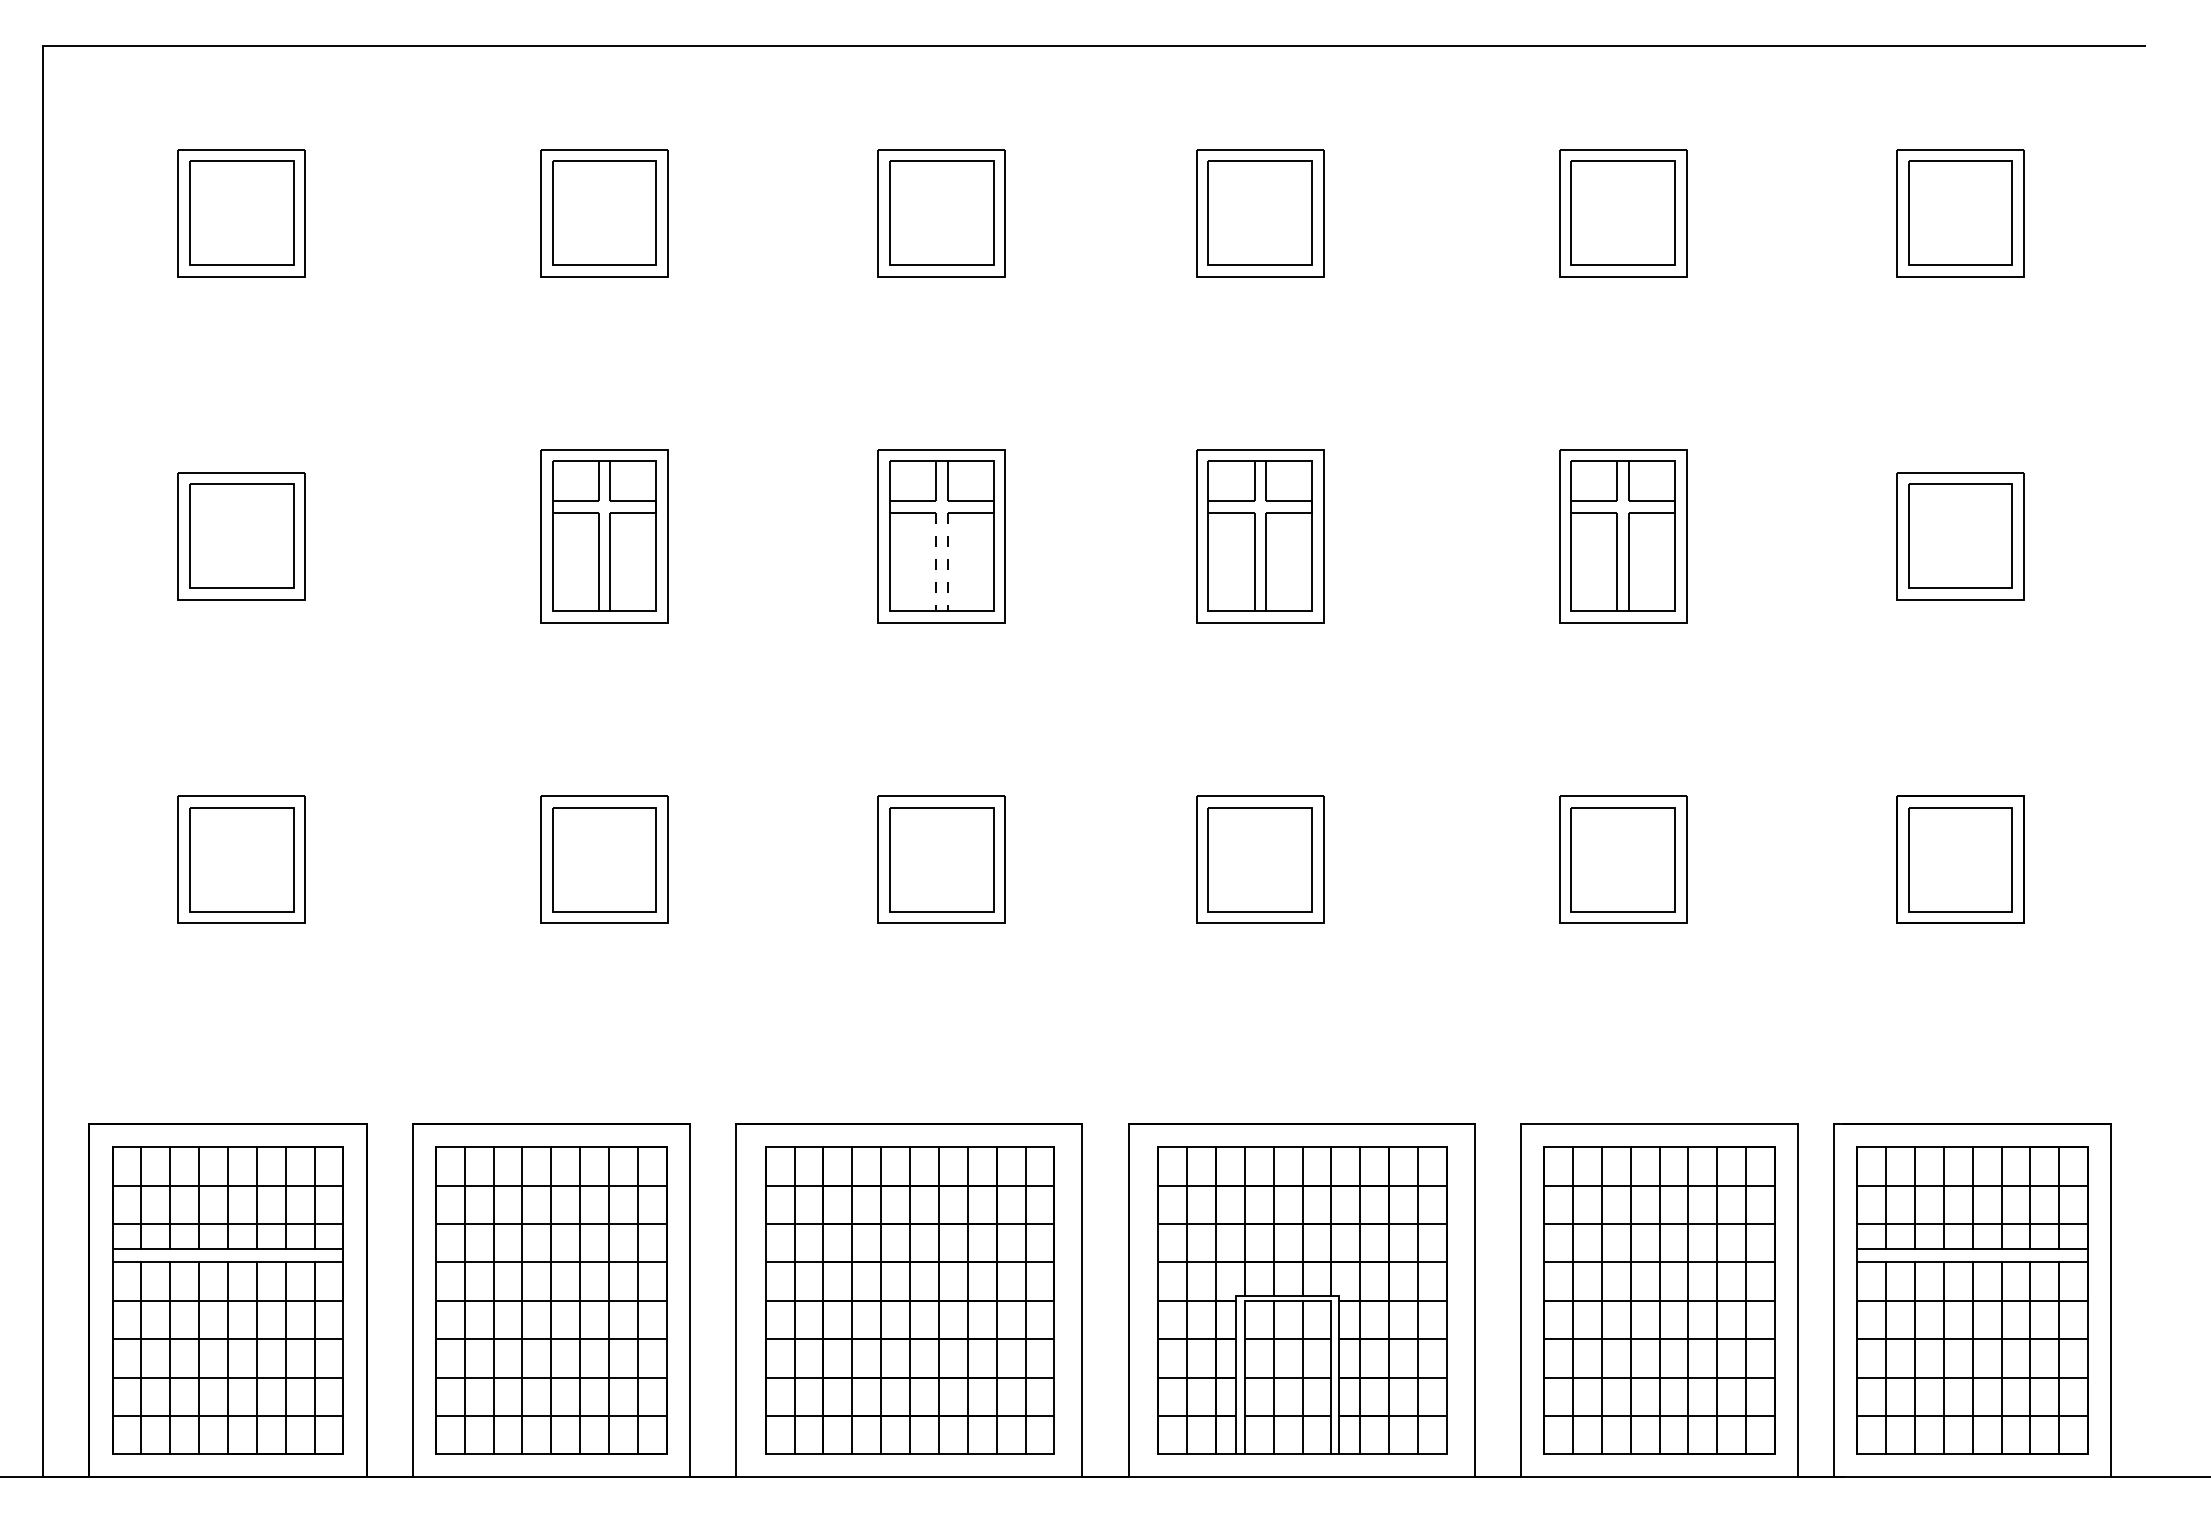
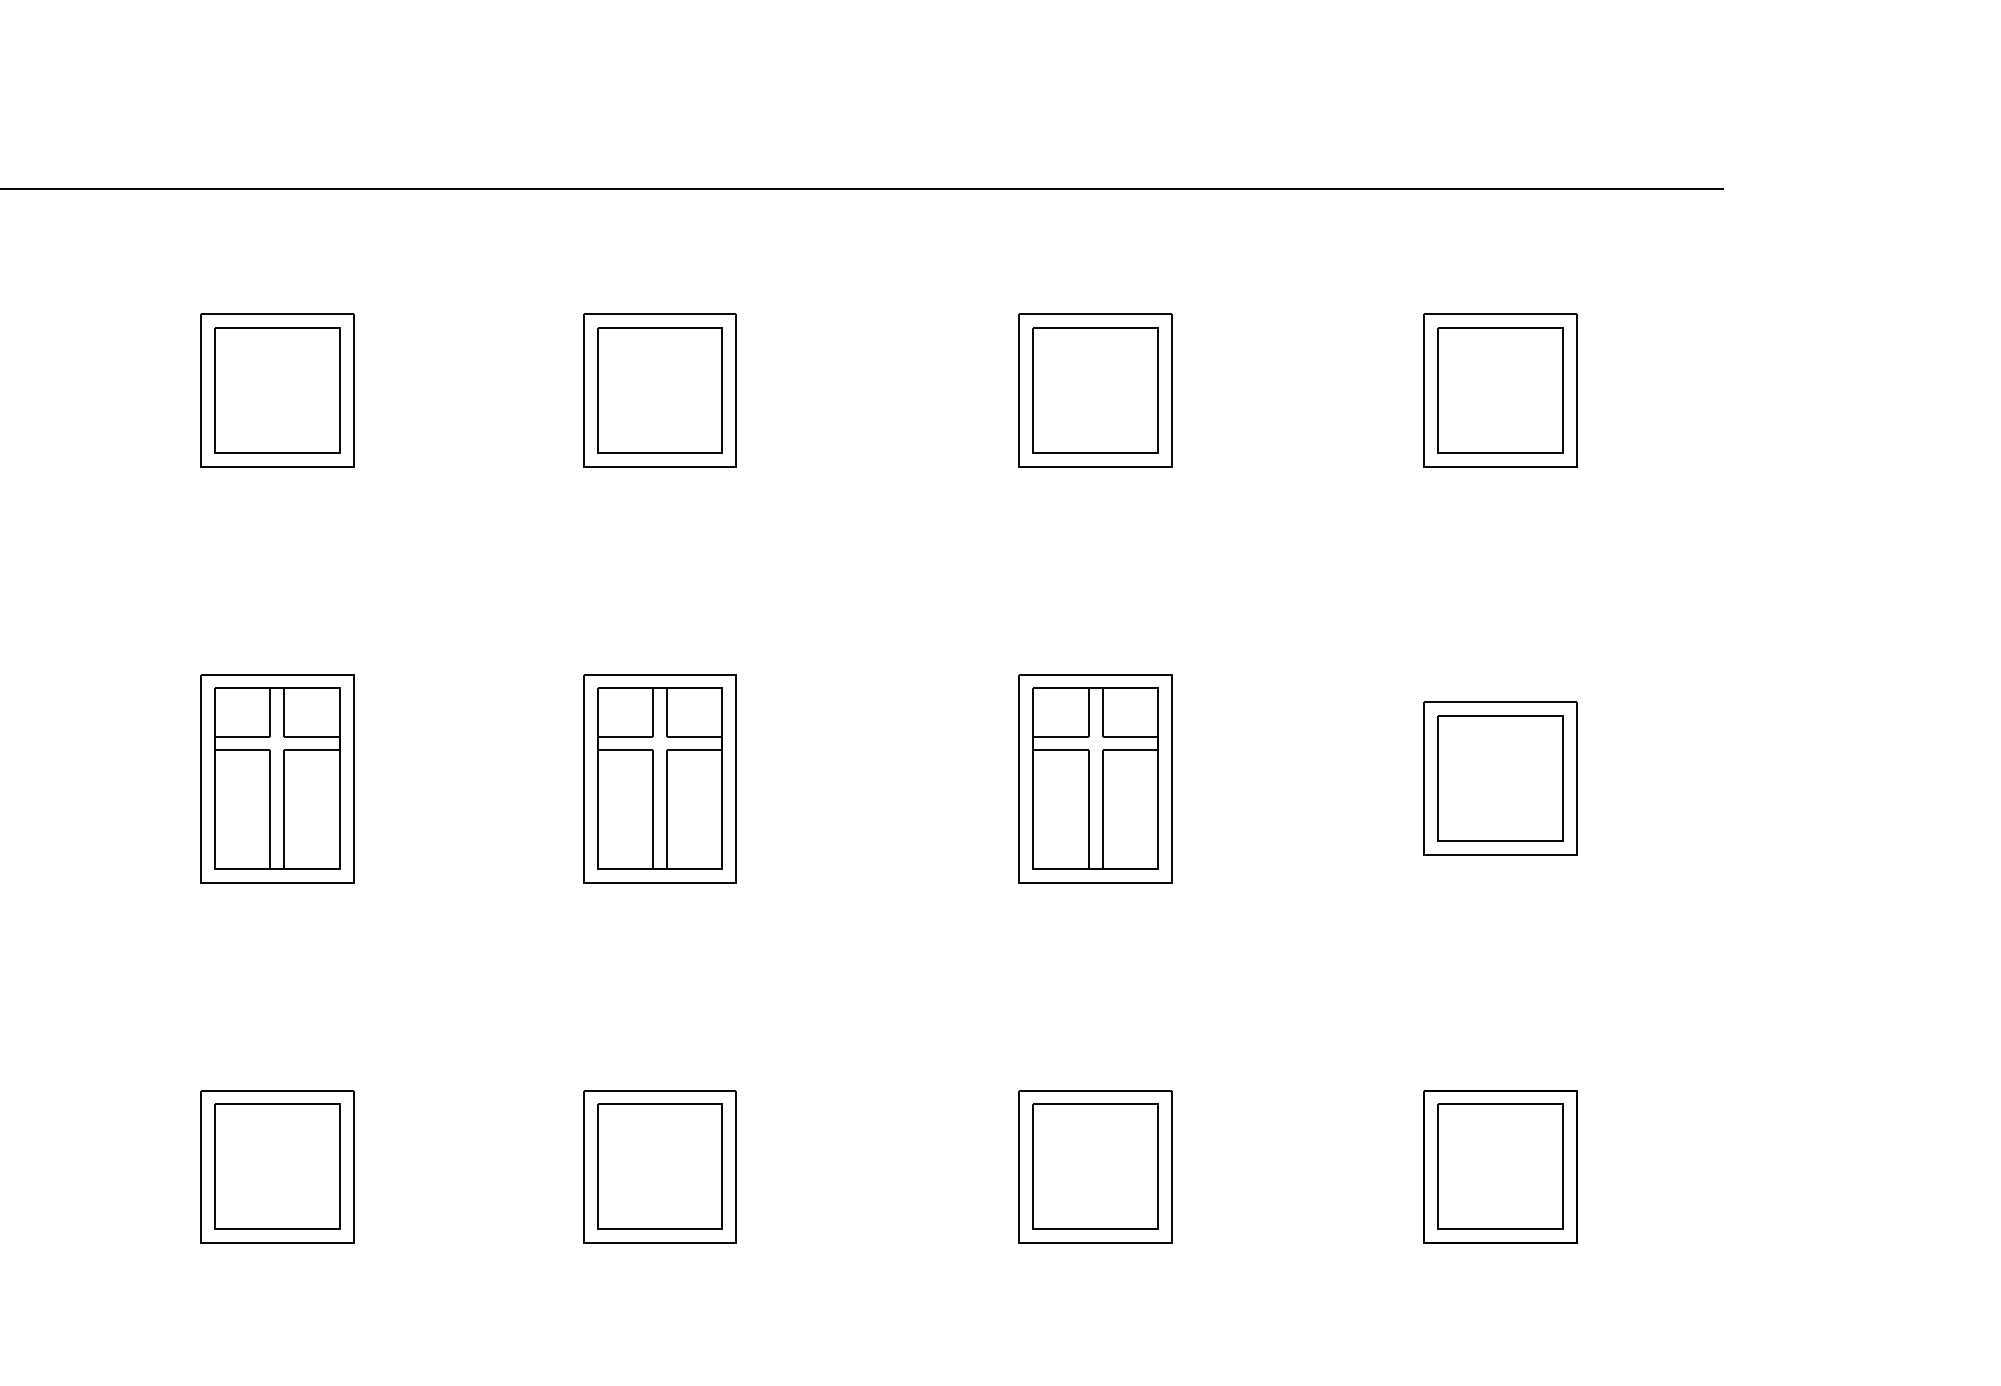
line: (936, 562) -> (271, 809), dashed -> solid
line: (947, 562) -> (284, 809), dashed -> solid

